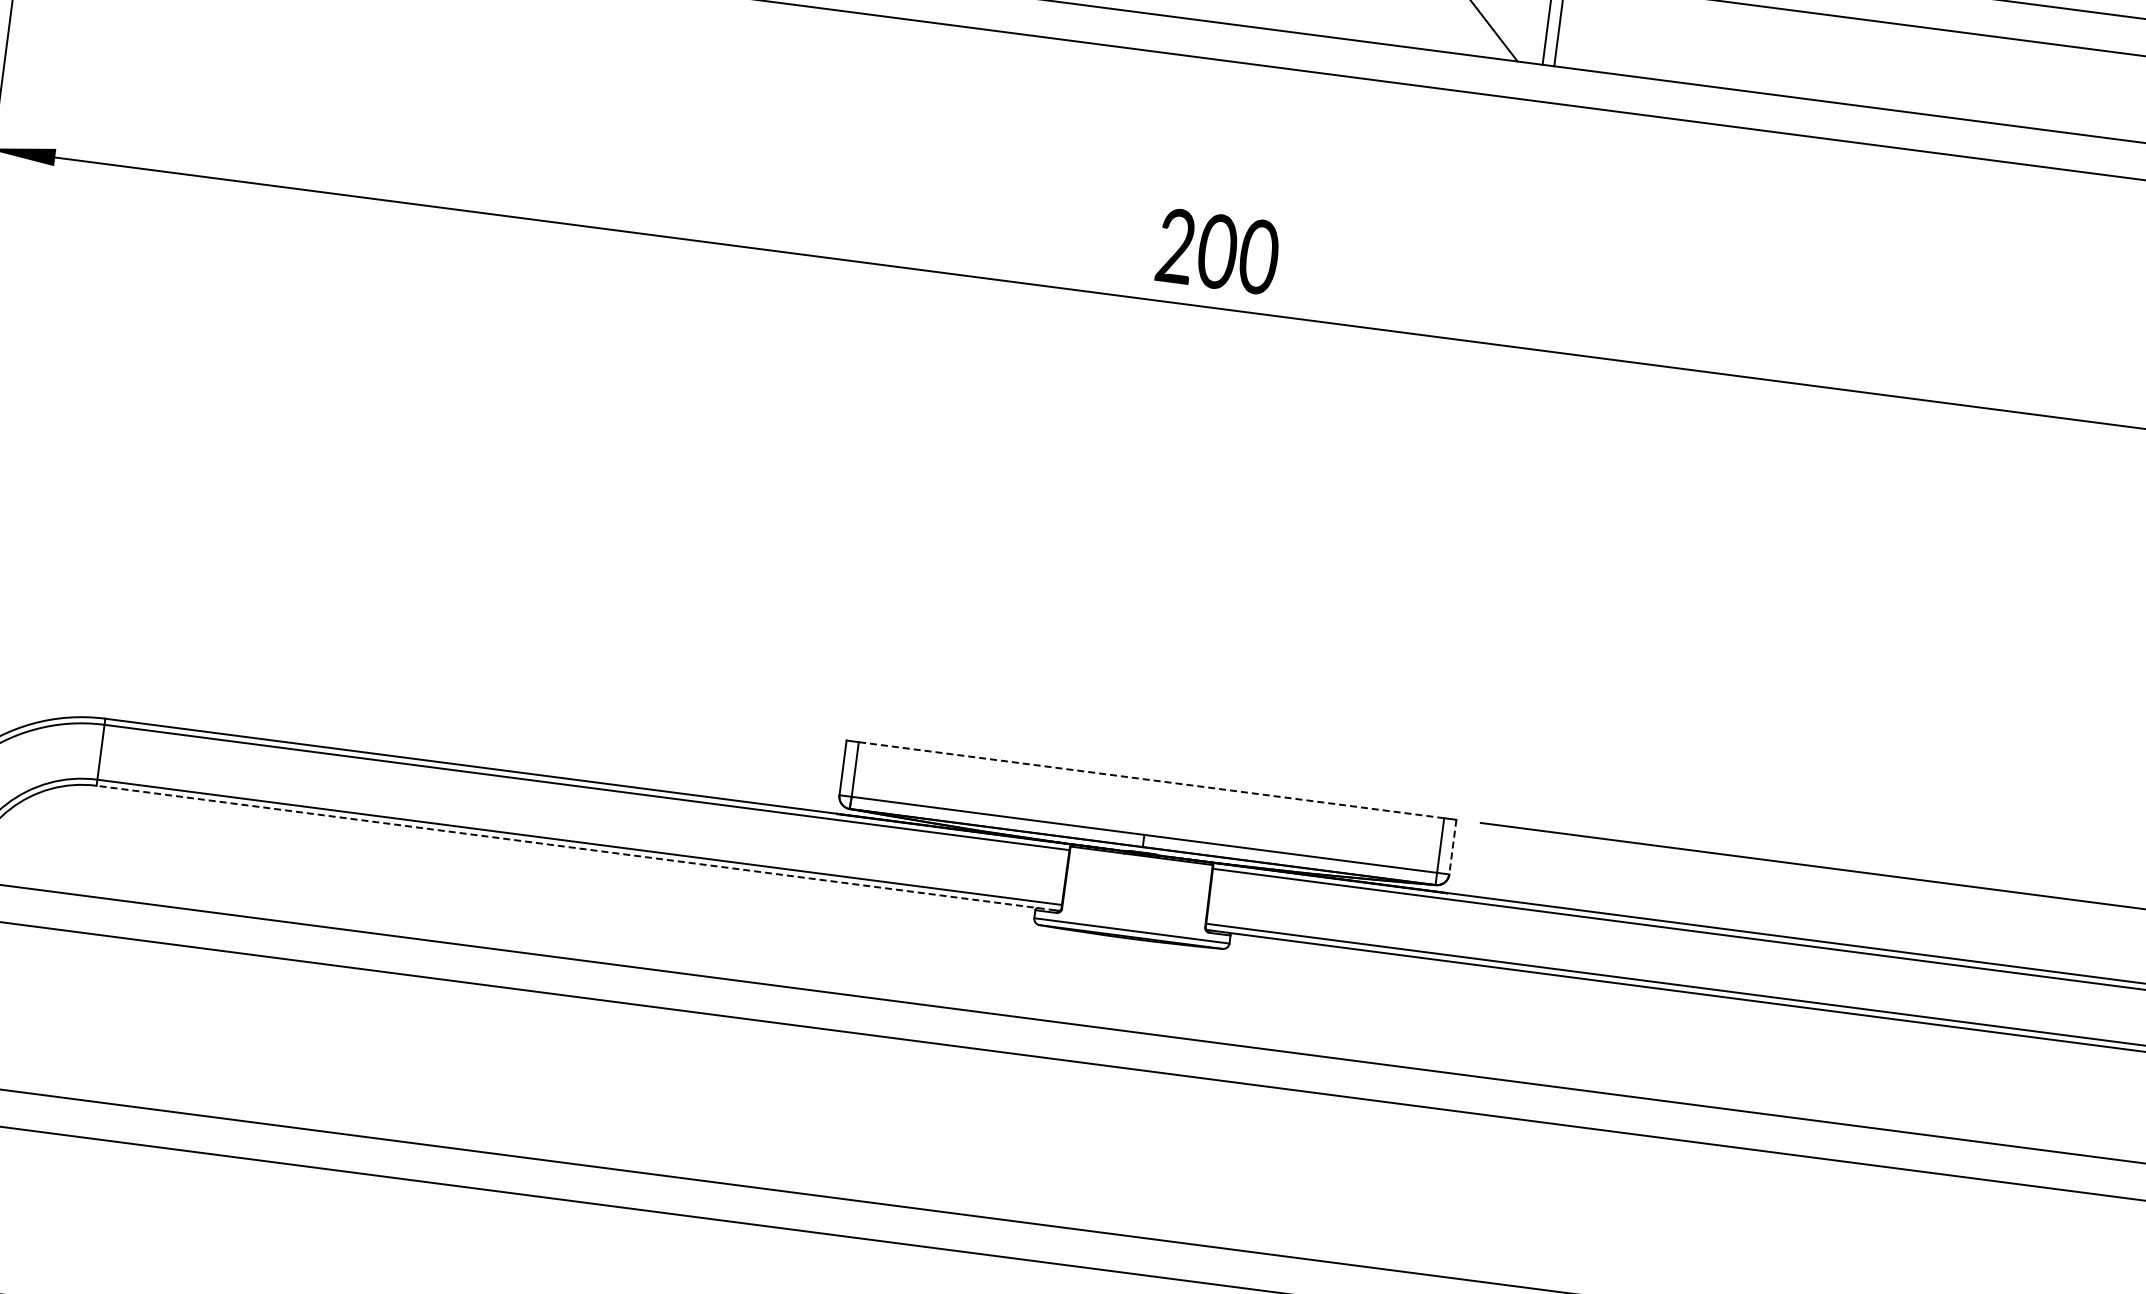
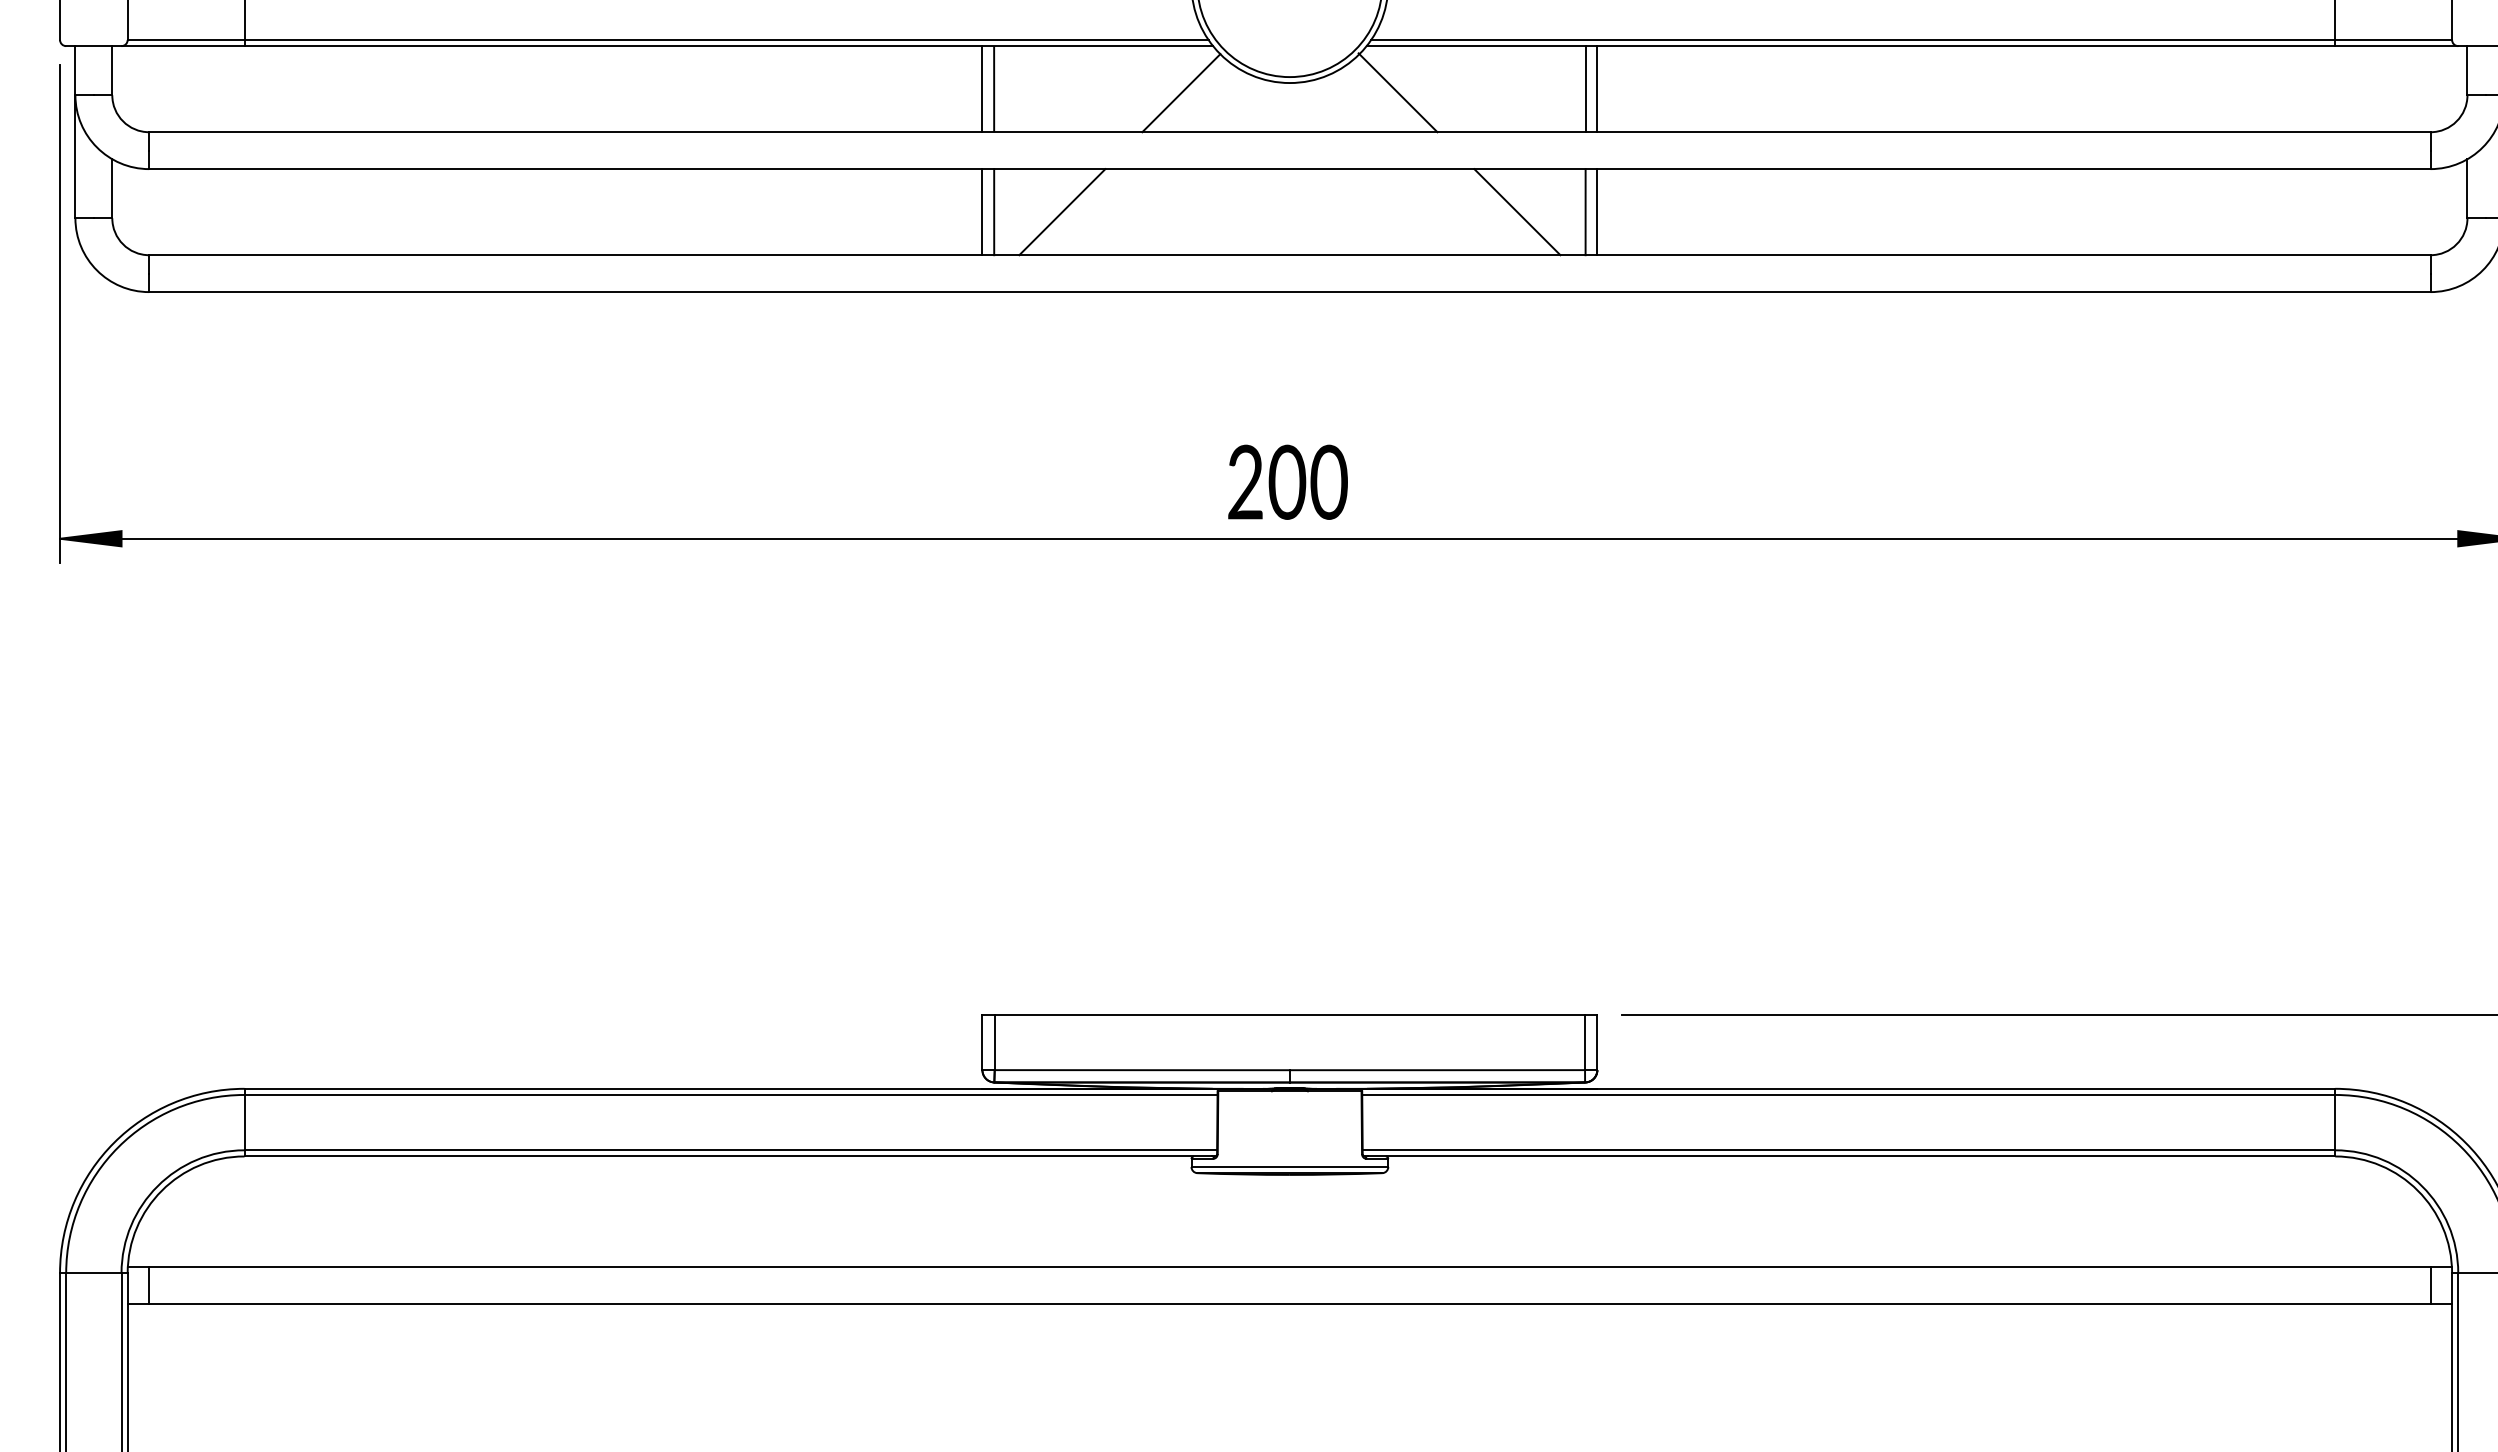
line: (1151, 780) -> (1289, 1015), dashed -> solid
line: (1453, 847) -> (1597, 1042), dashed -> solid
line: (576, 848) -> (728, 1156), dashed -> solid

